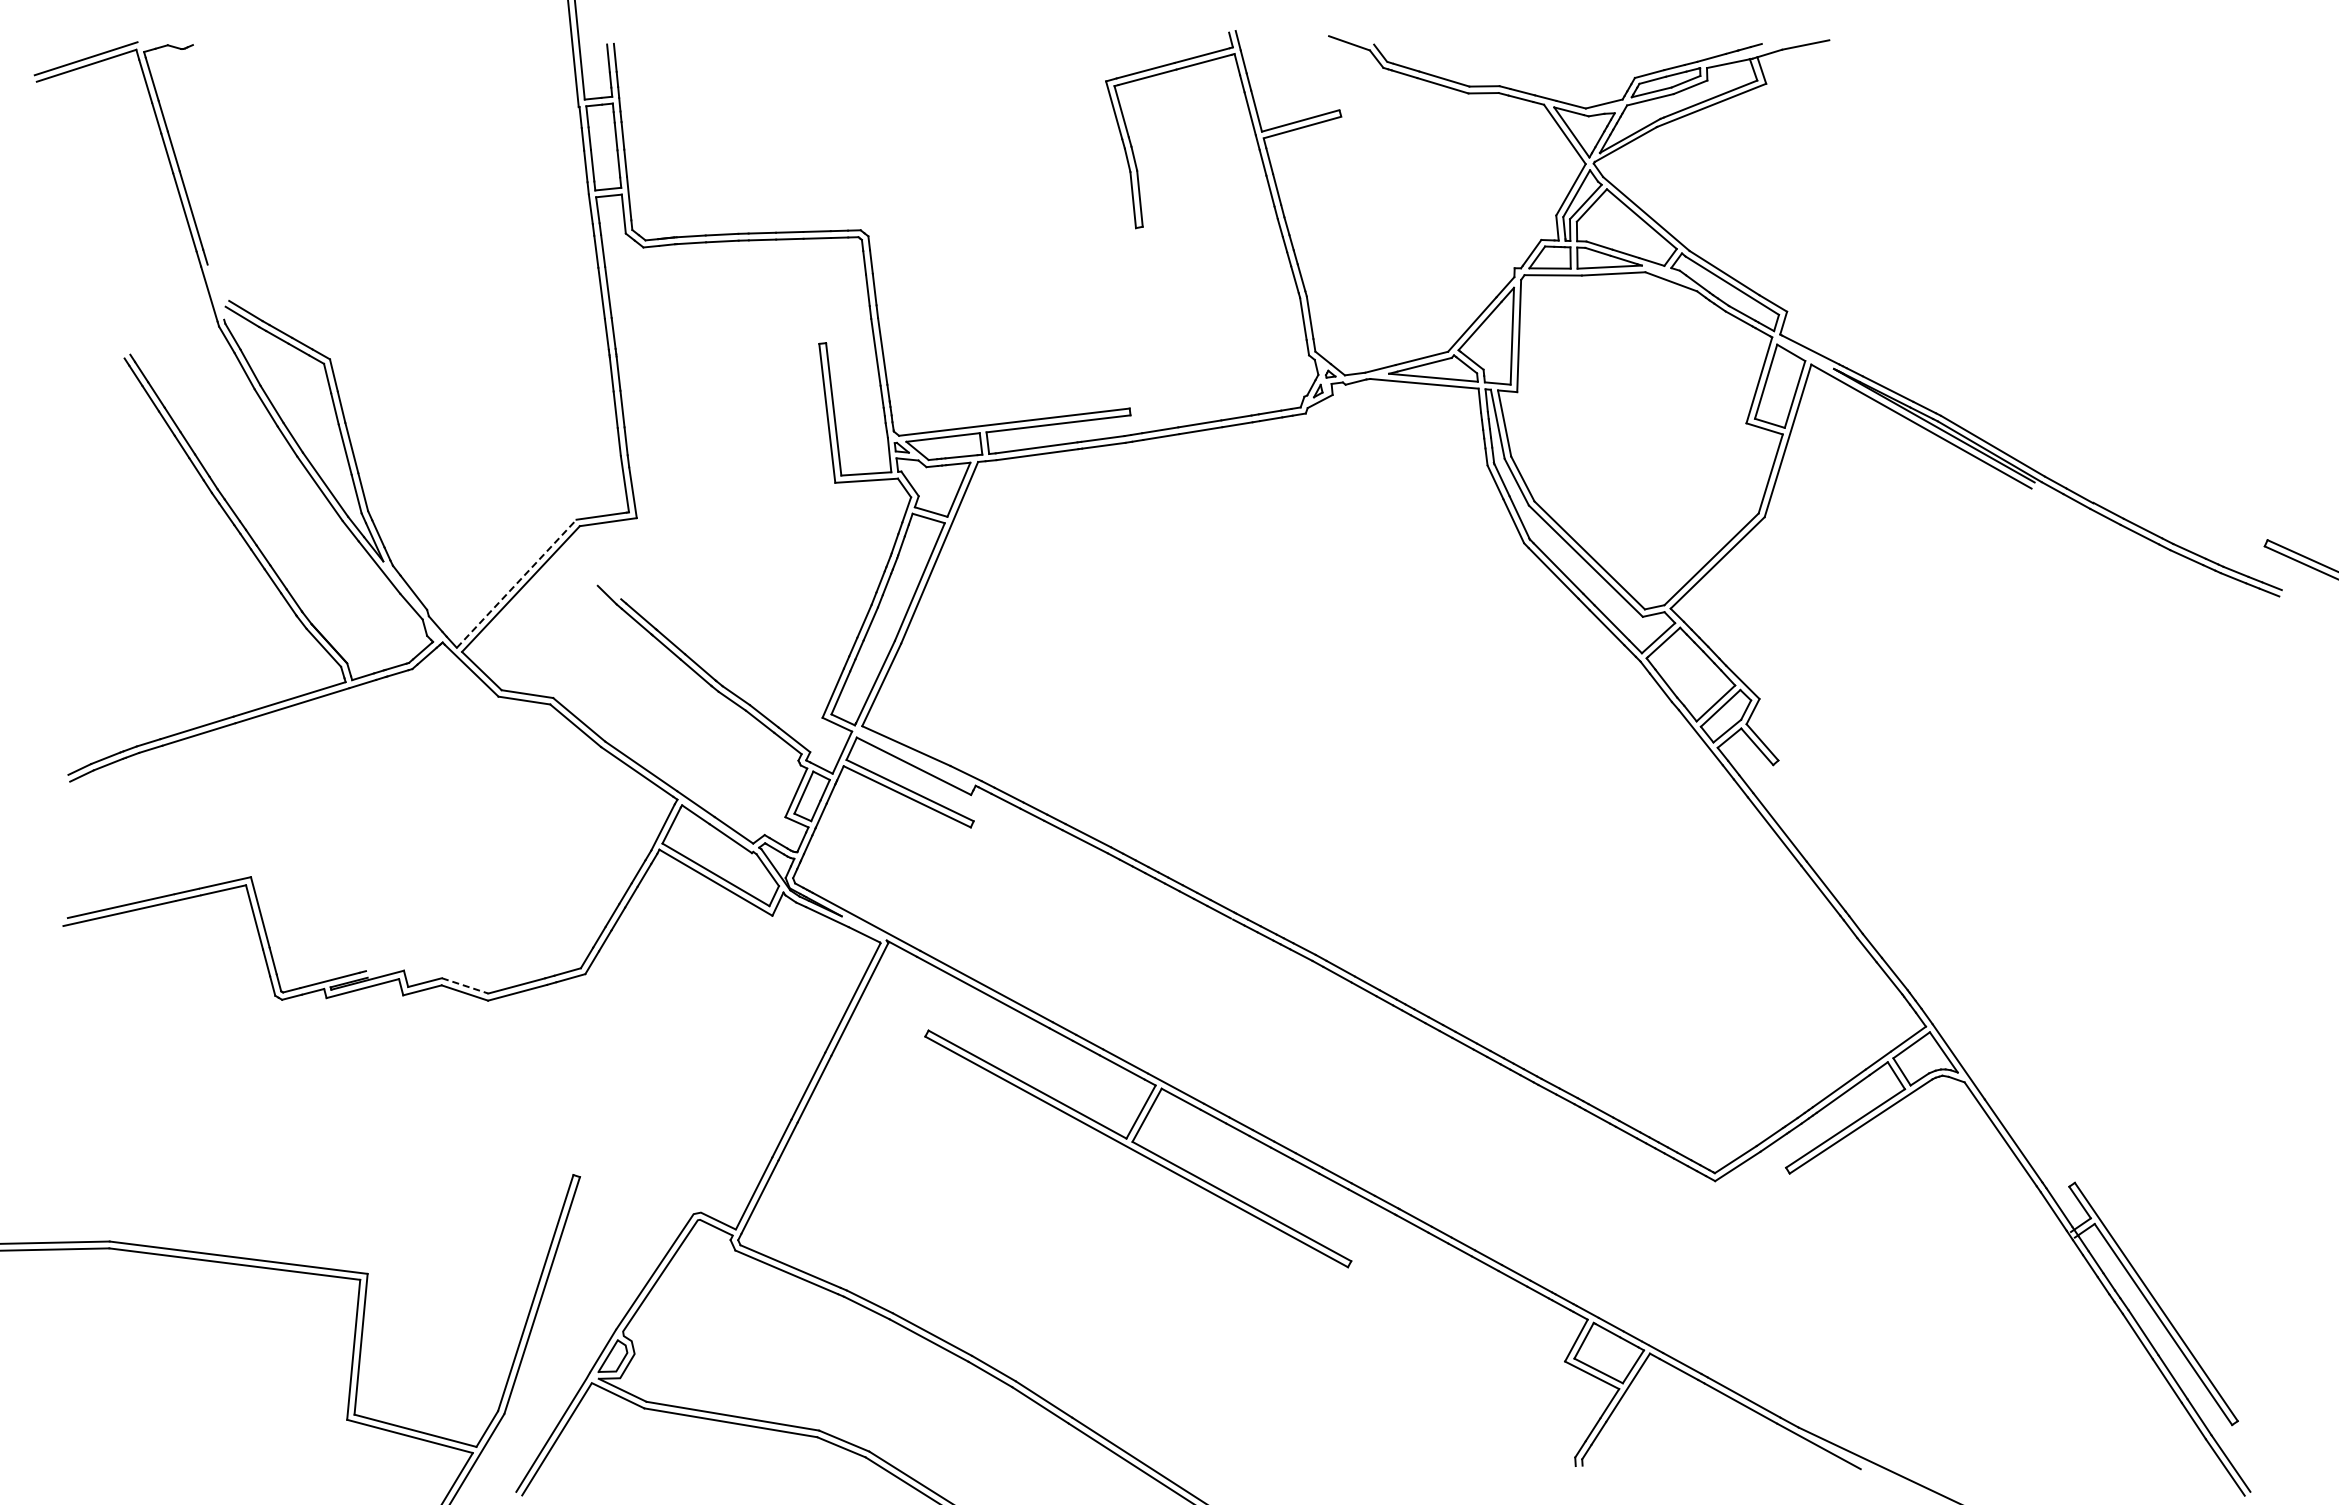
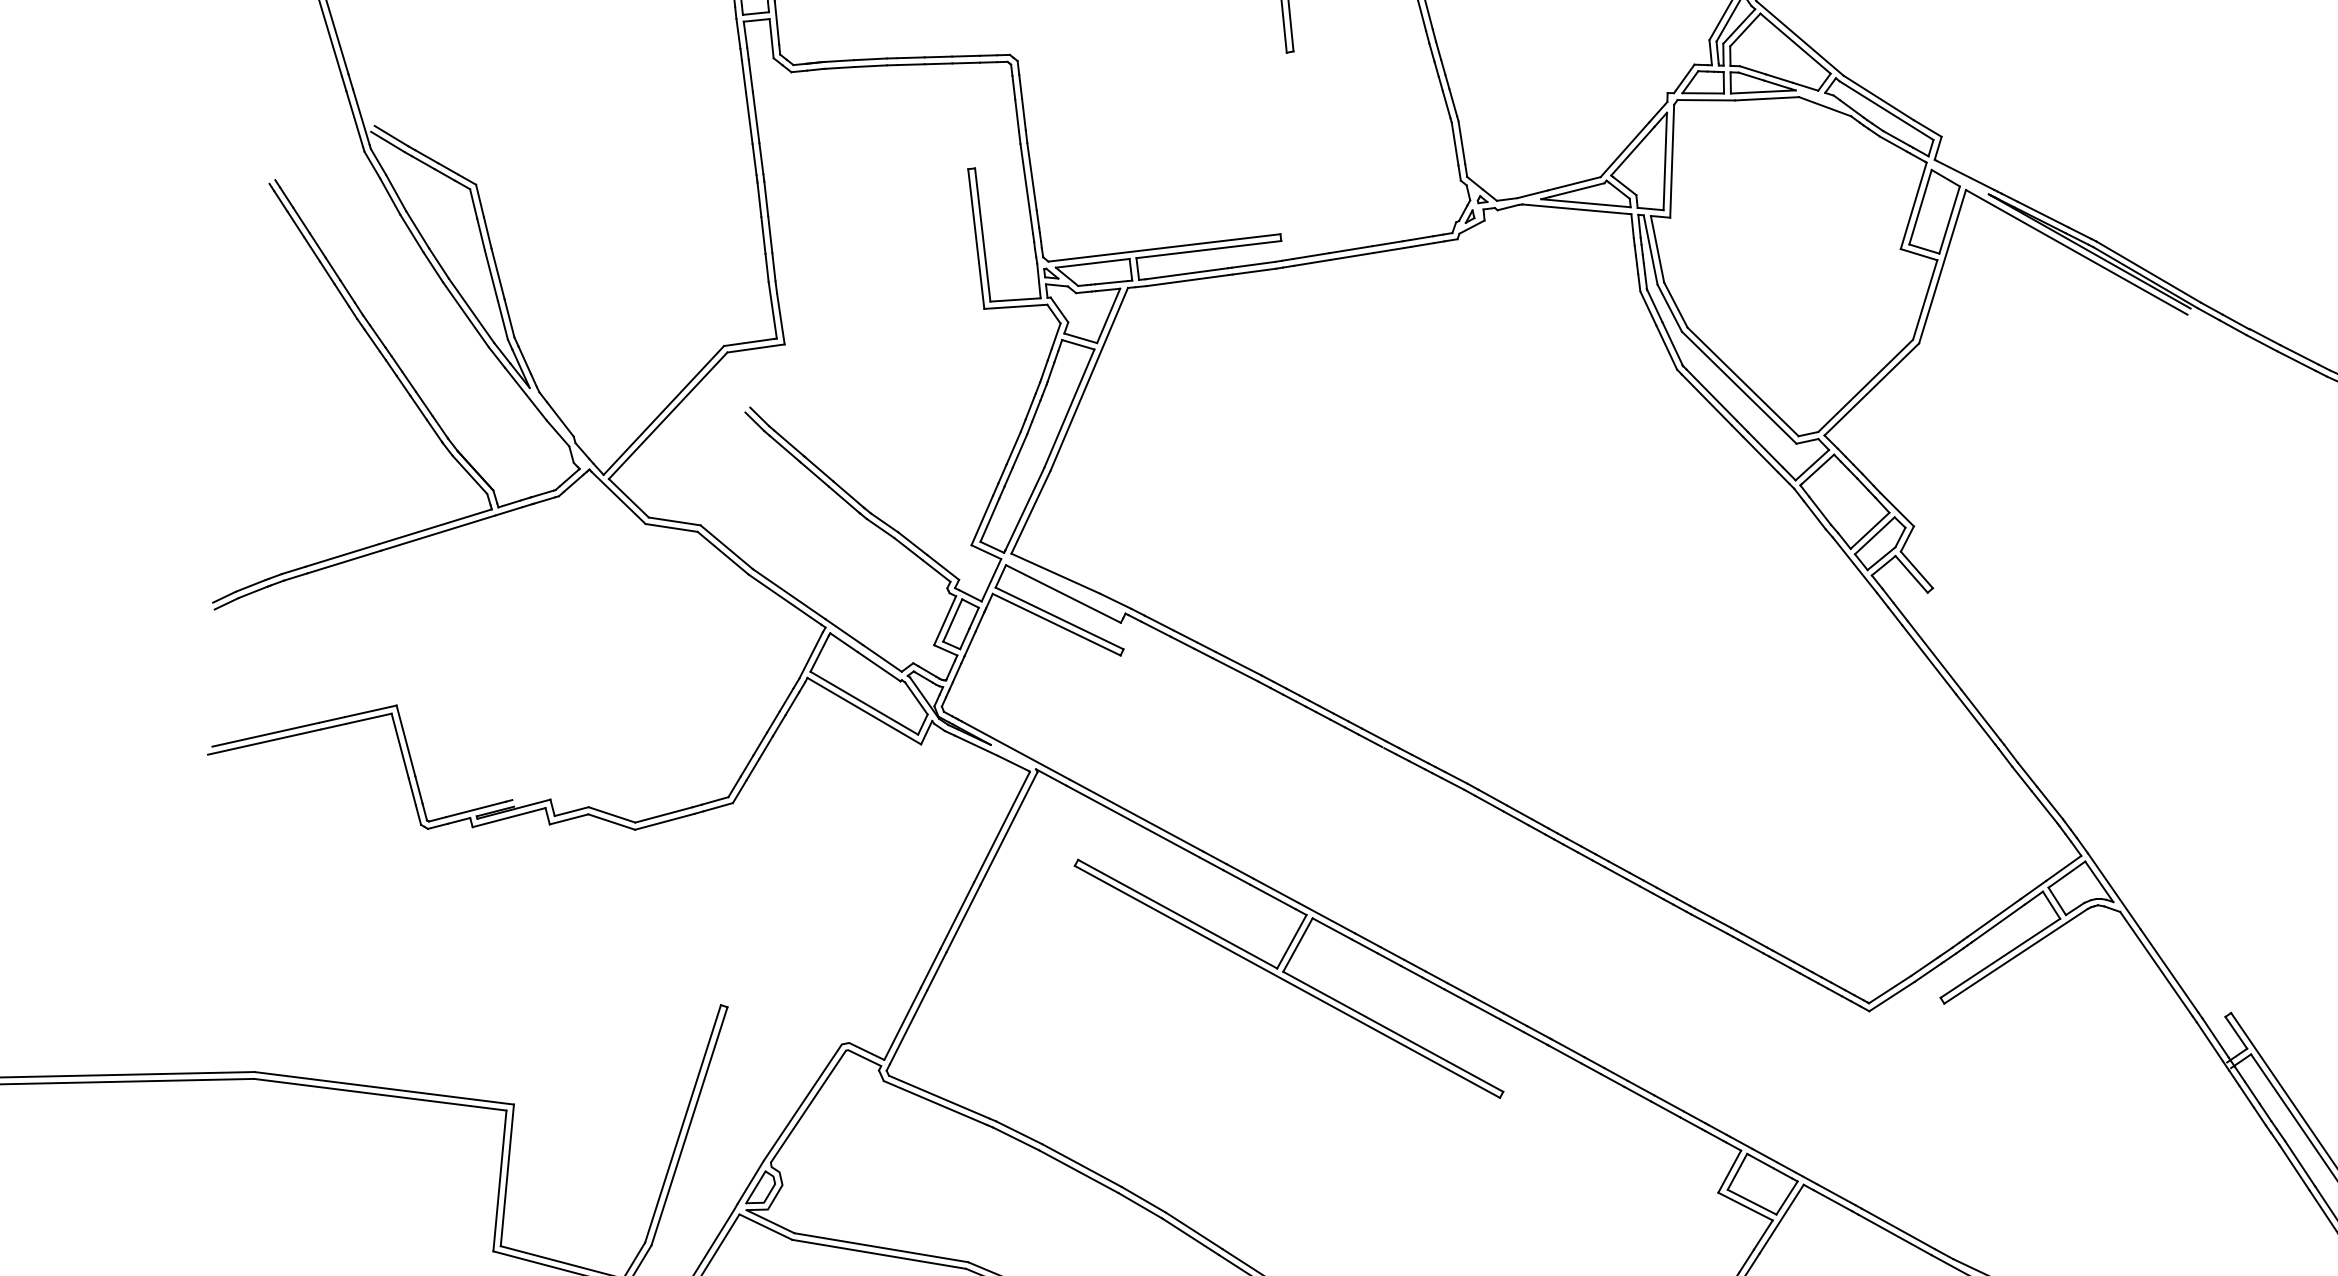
line: (215, 291) -> (360, 116), added
line: (516, 583) -> (663, 410), dashed -> solid
line: (611, 589) -> (759, 416), added
line: (465, 986) -> (612, 815), dashed -> solid

